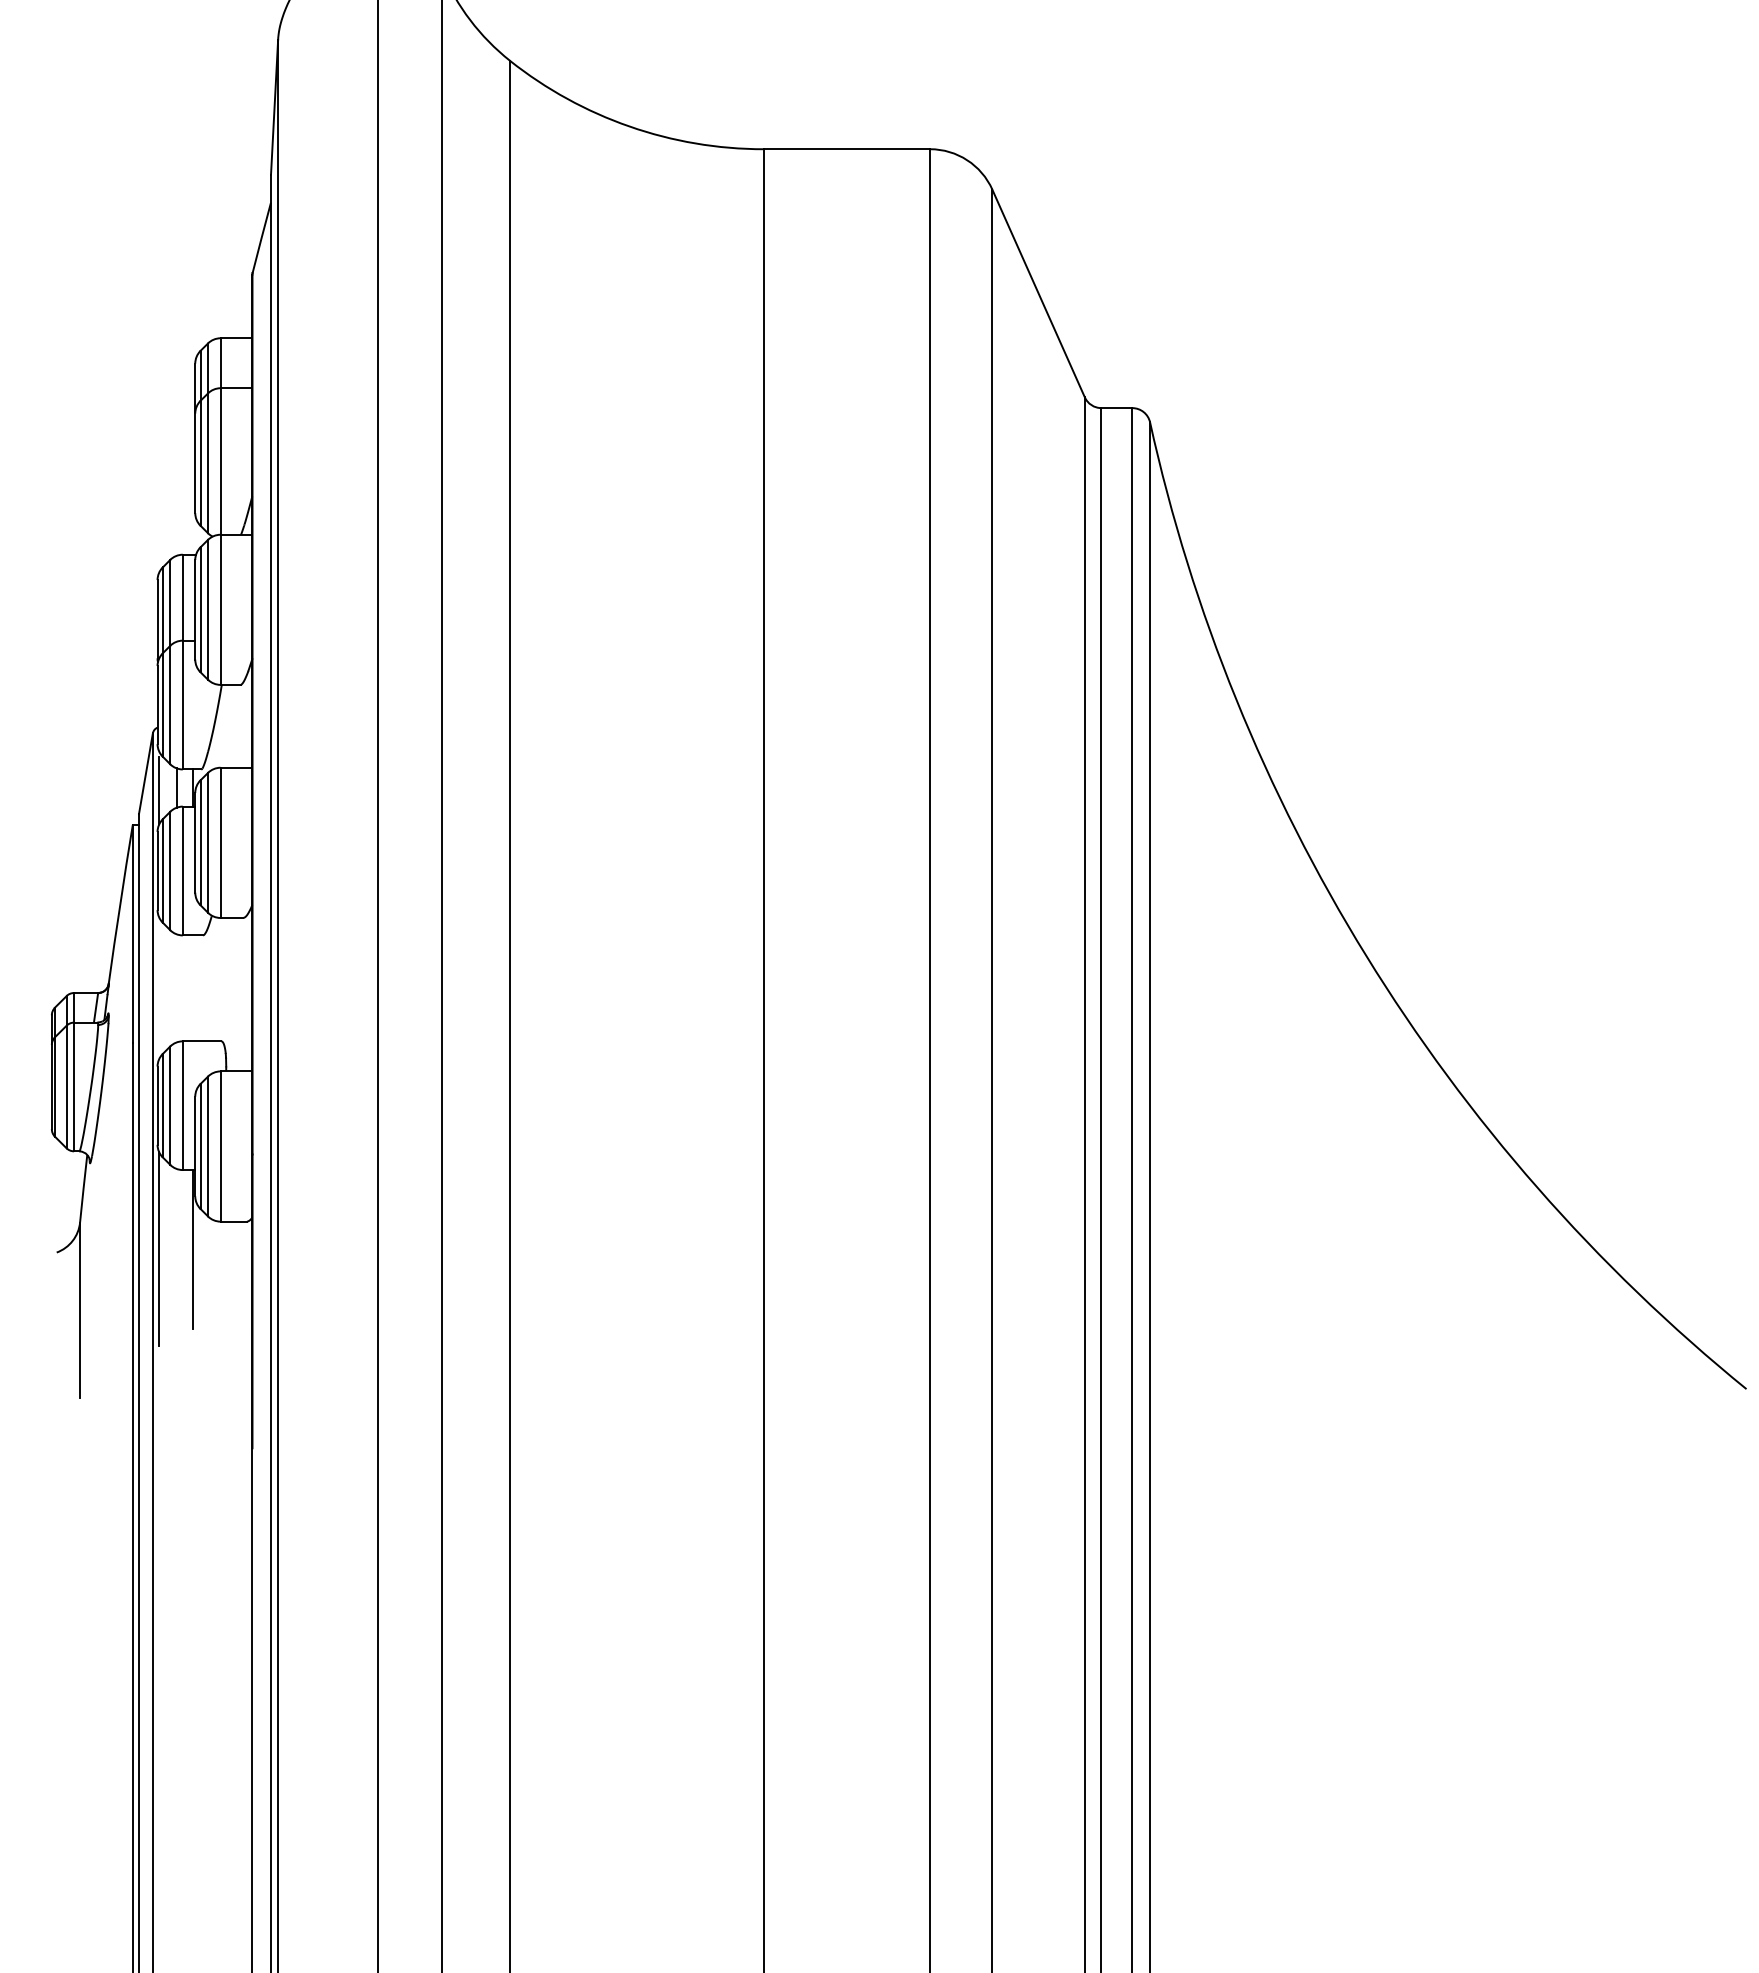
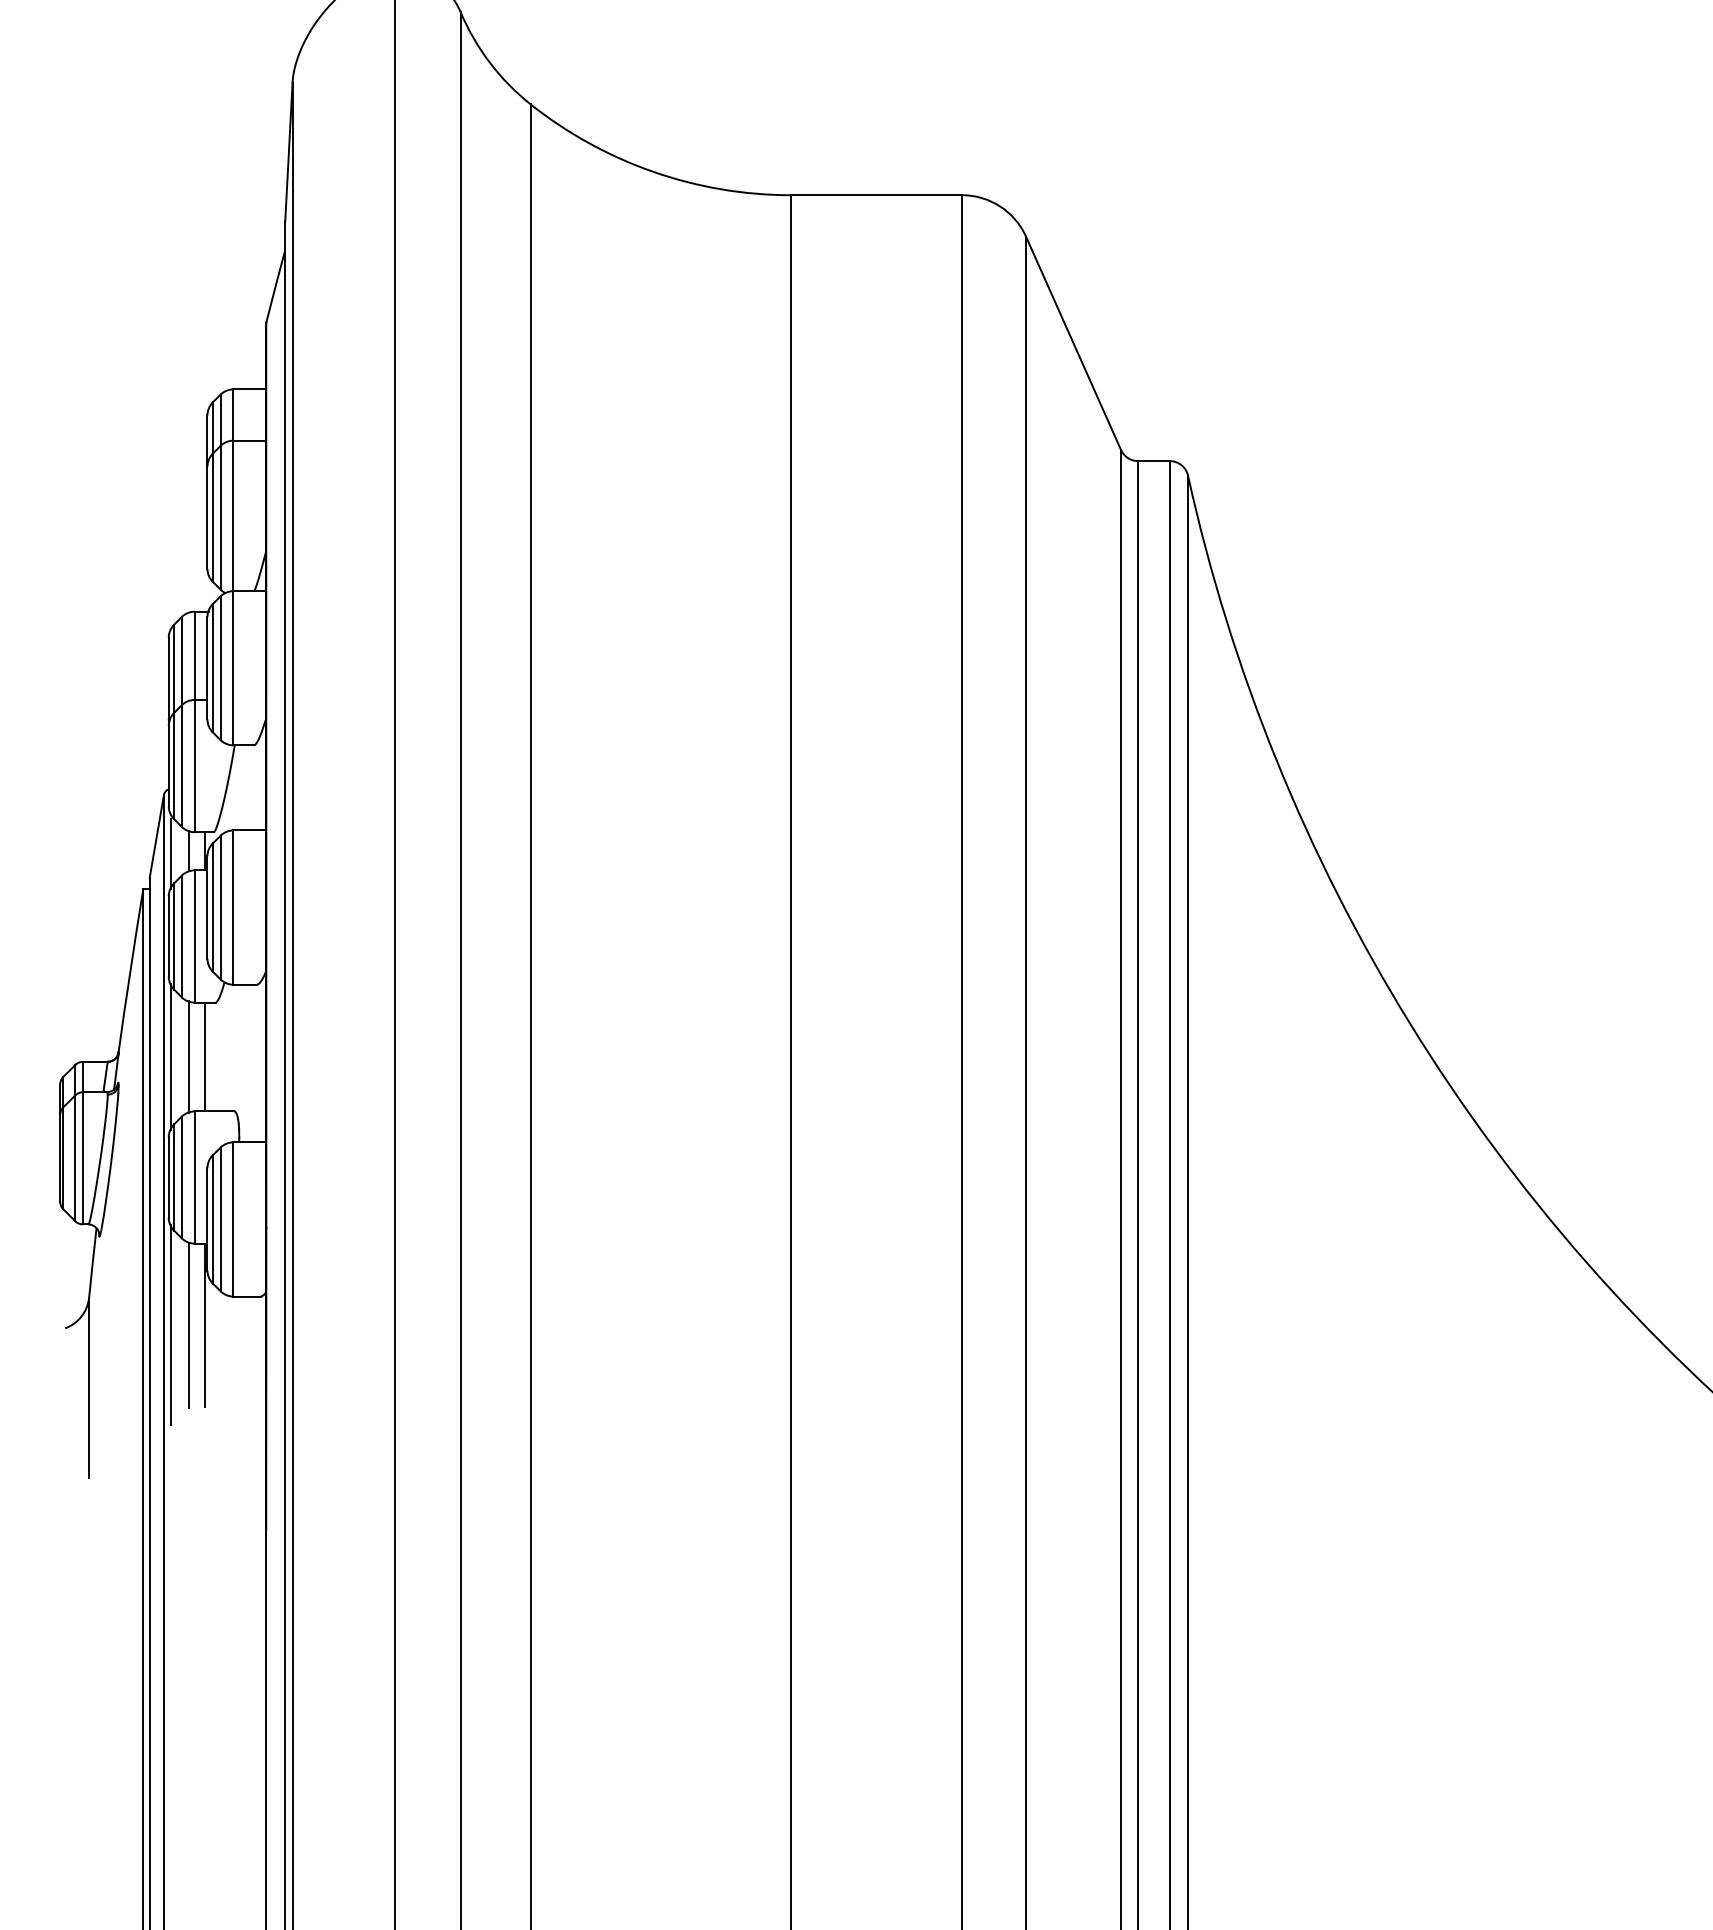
line: (159, 988) -> (170, 1057), added
line: (177, 988) -> (189, 1057), added
line: (193, 988) -> (205, 1057), added
line: (177, 1248) -> (189, 1324), added

